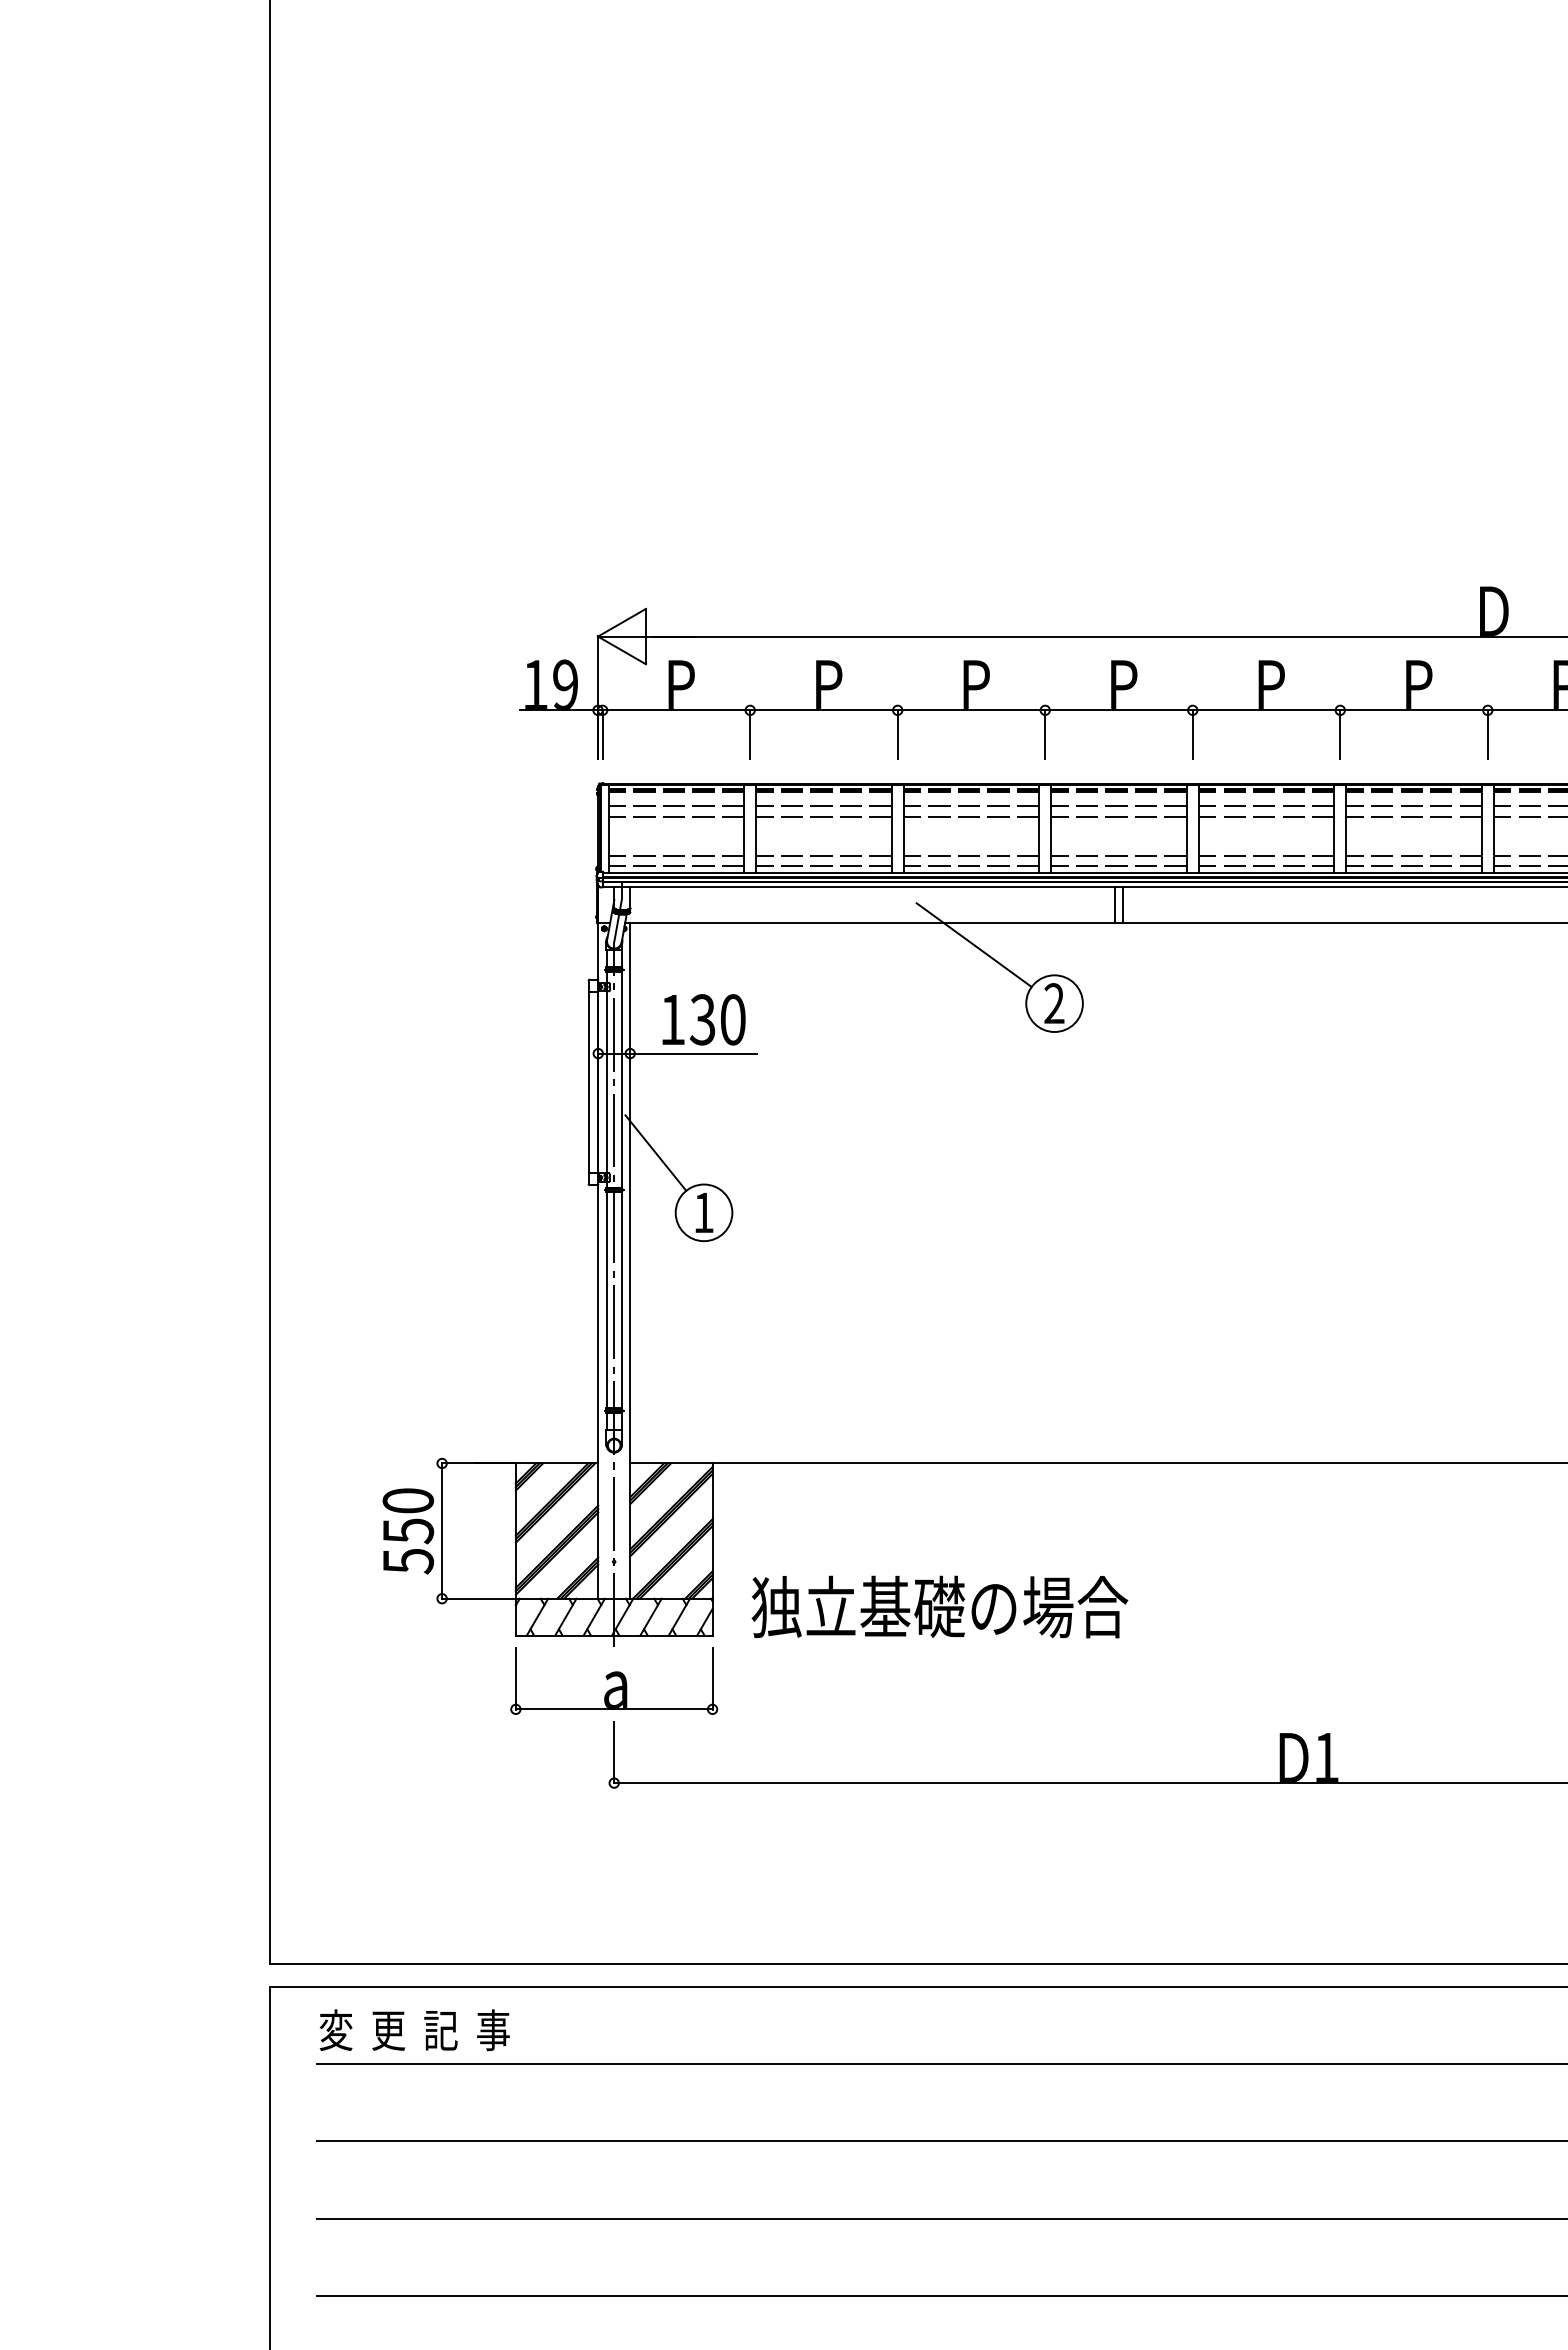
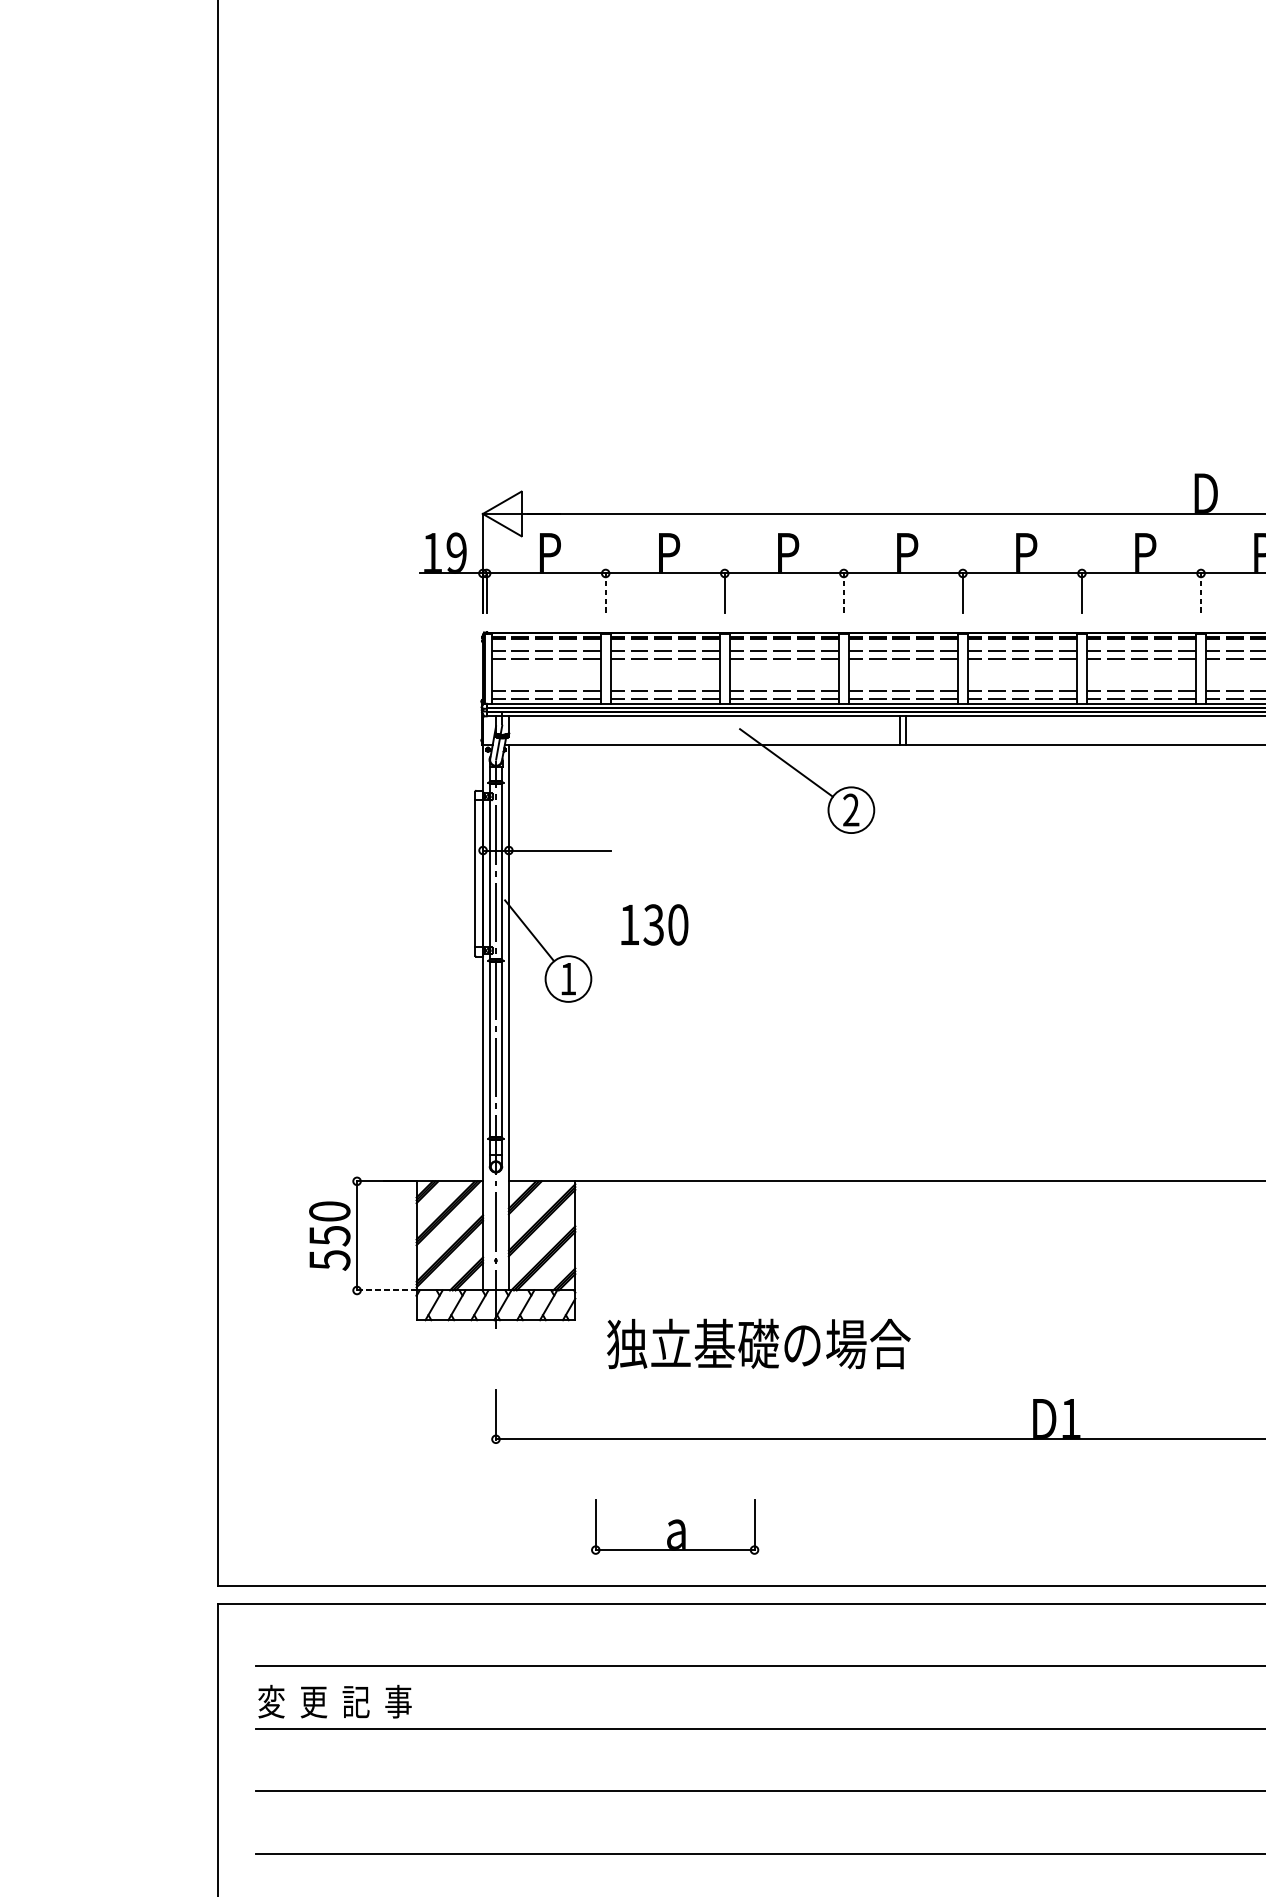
line: (750, 734) -> (605, 592), solid -> dashed
line: (1045, 734) -> (844, 592), solid -> dashed
line: (1487, 734) -> (1200, 592), solid -> dashed
text: (703, 1019) -> (654, 924), moved
line: (478, 1598) -> (386, 1290), solid -> dashed
text: (939, 1606) -> (758, 1343), moved
part: (614, 1680) -> (675, 1526), moved
text: (414, 2030) -> (334, 1701), moved

